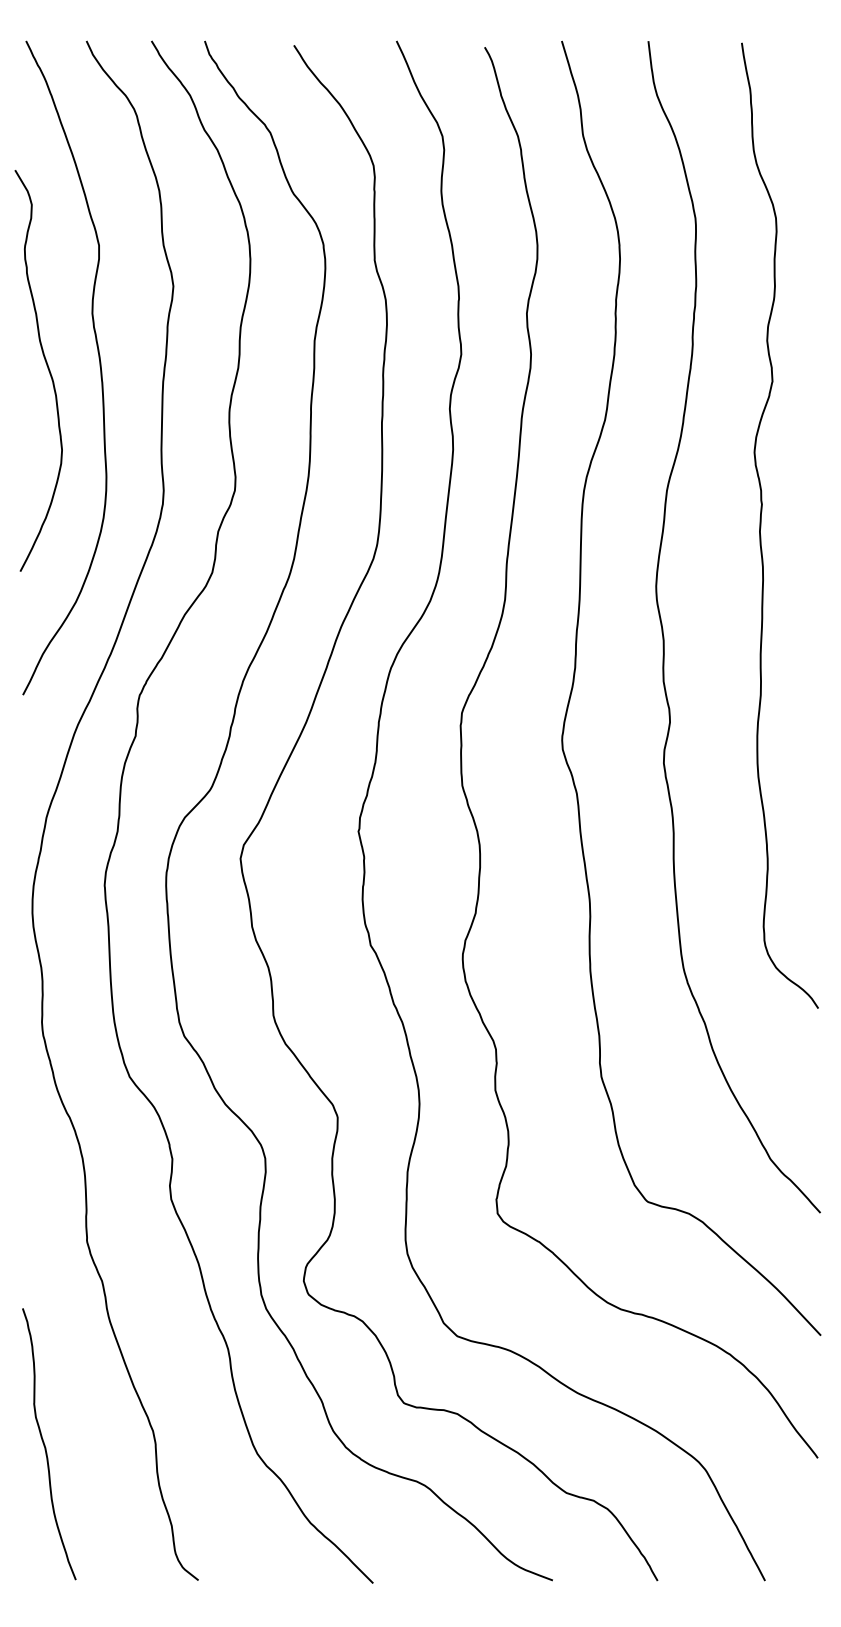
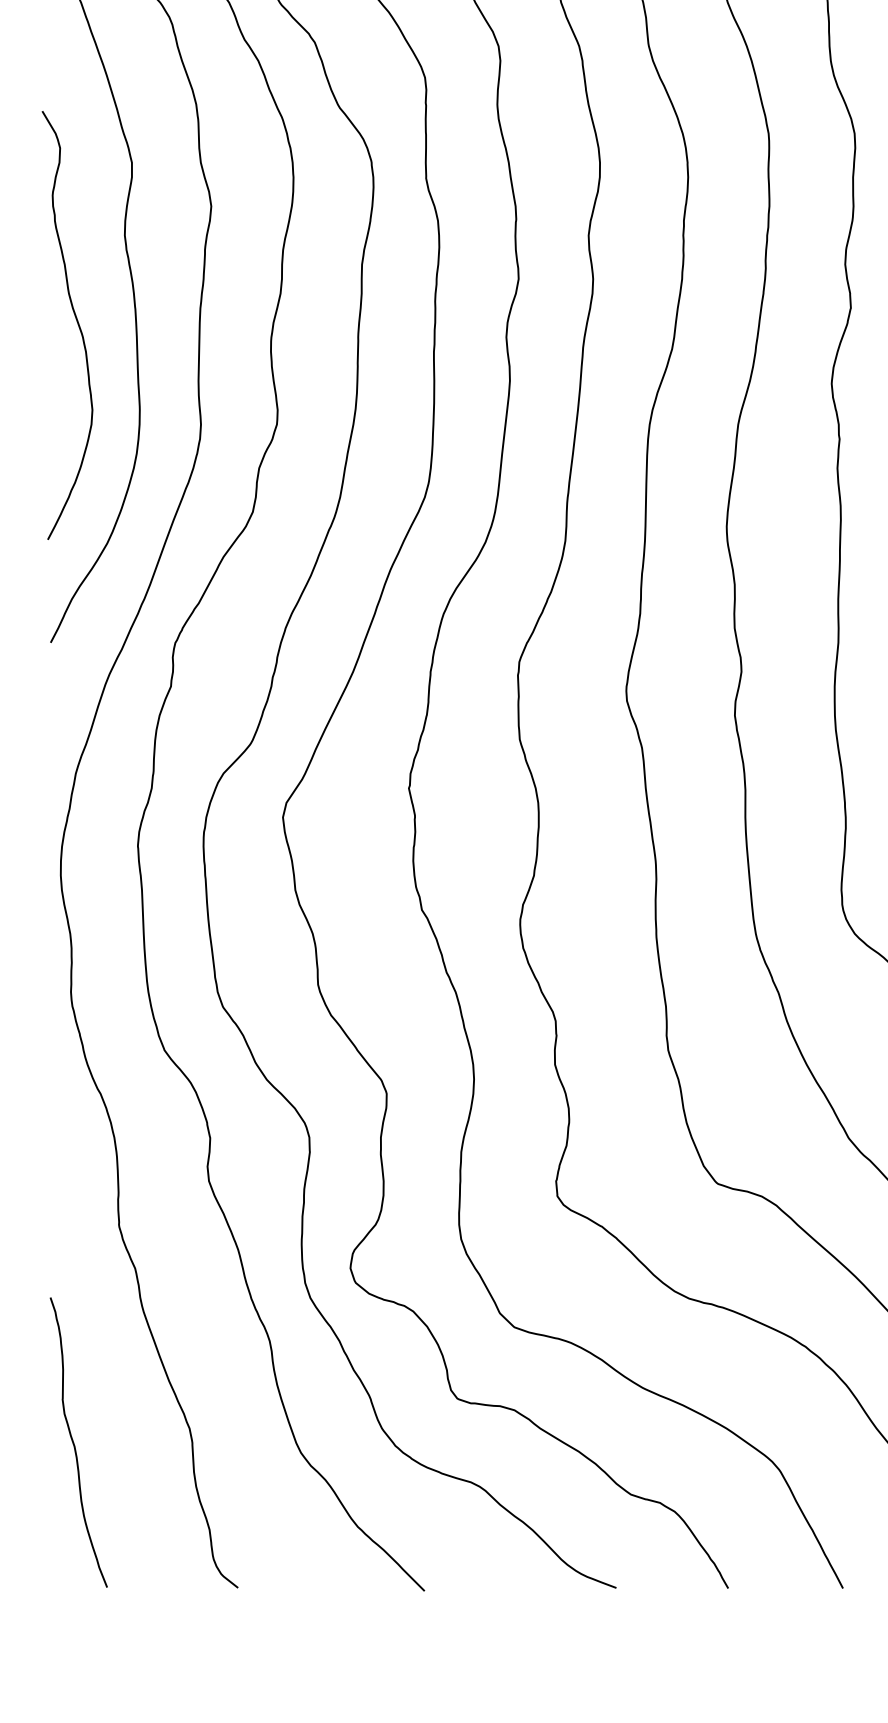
curve: (47, 368) -> (76, 322), moved

